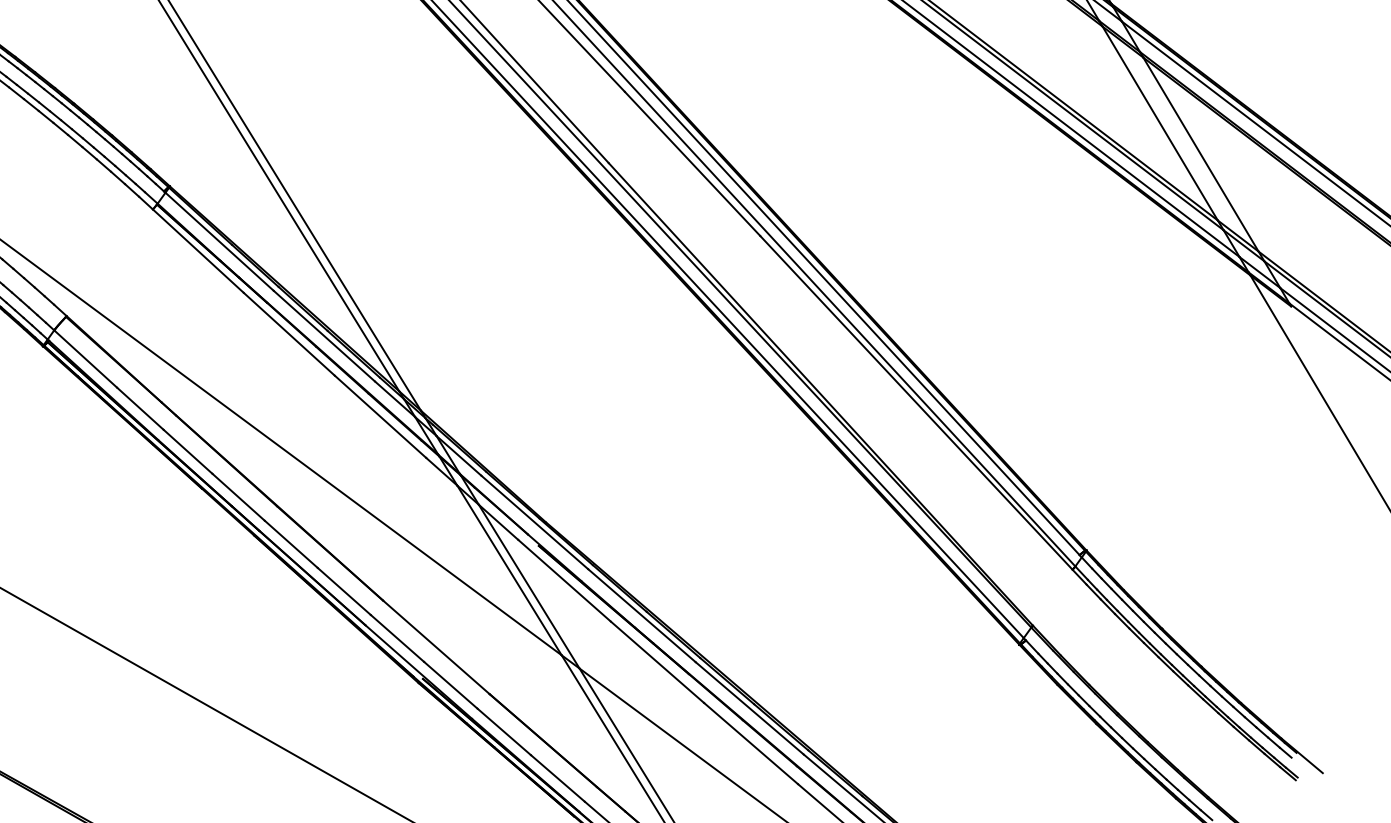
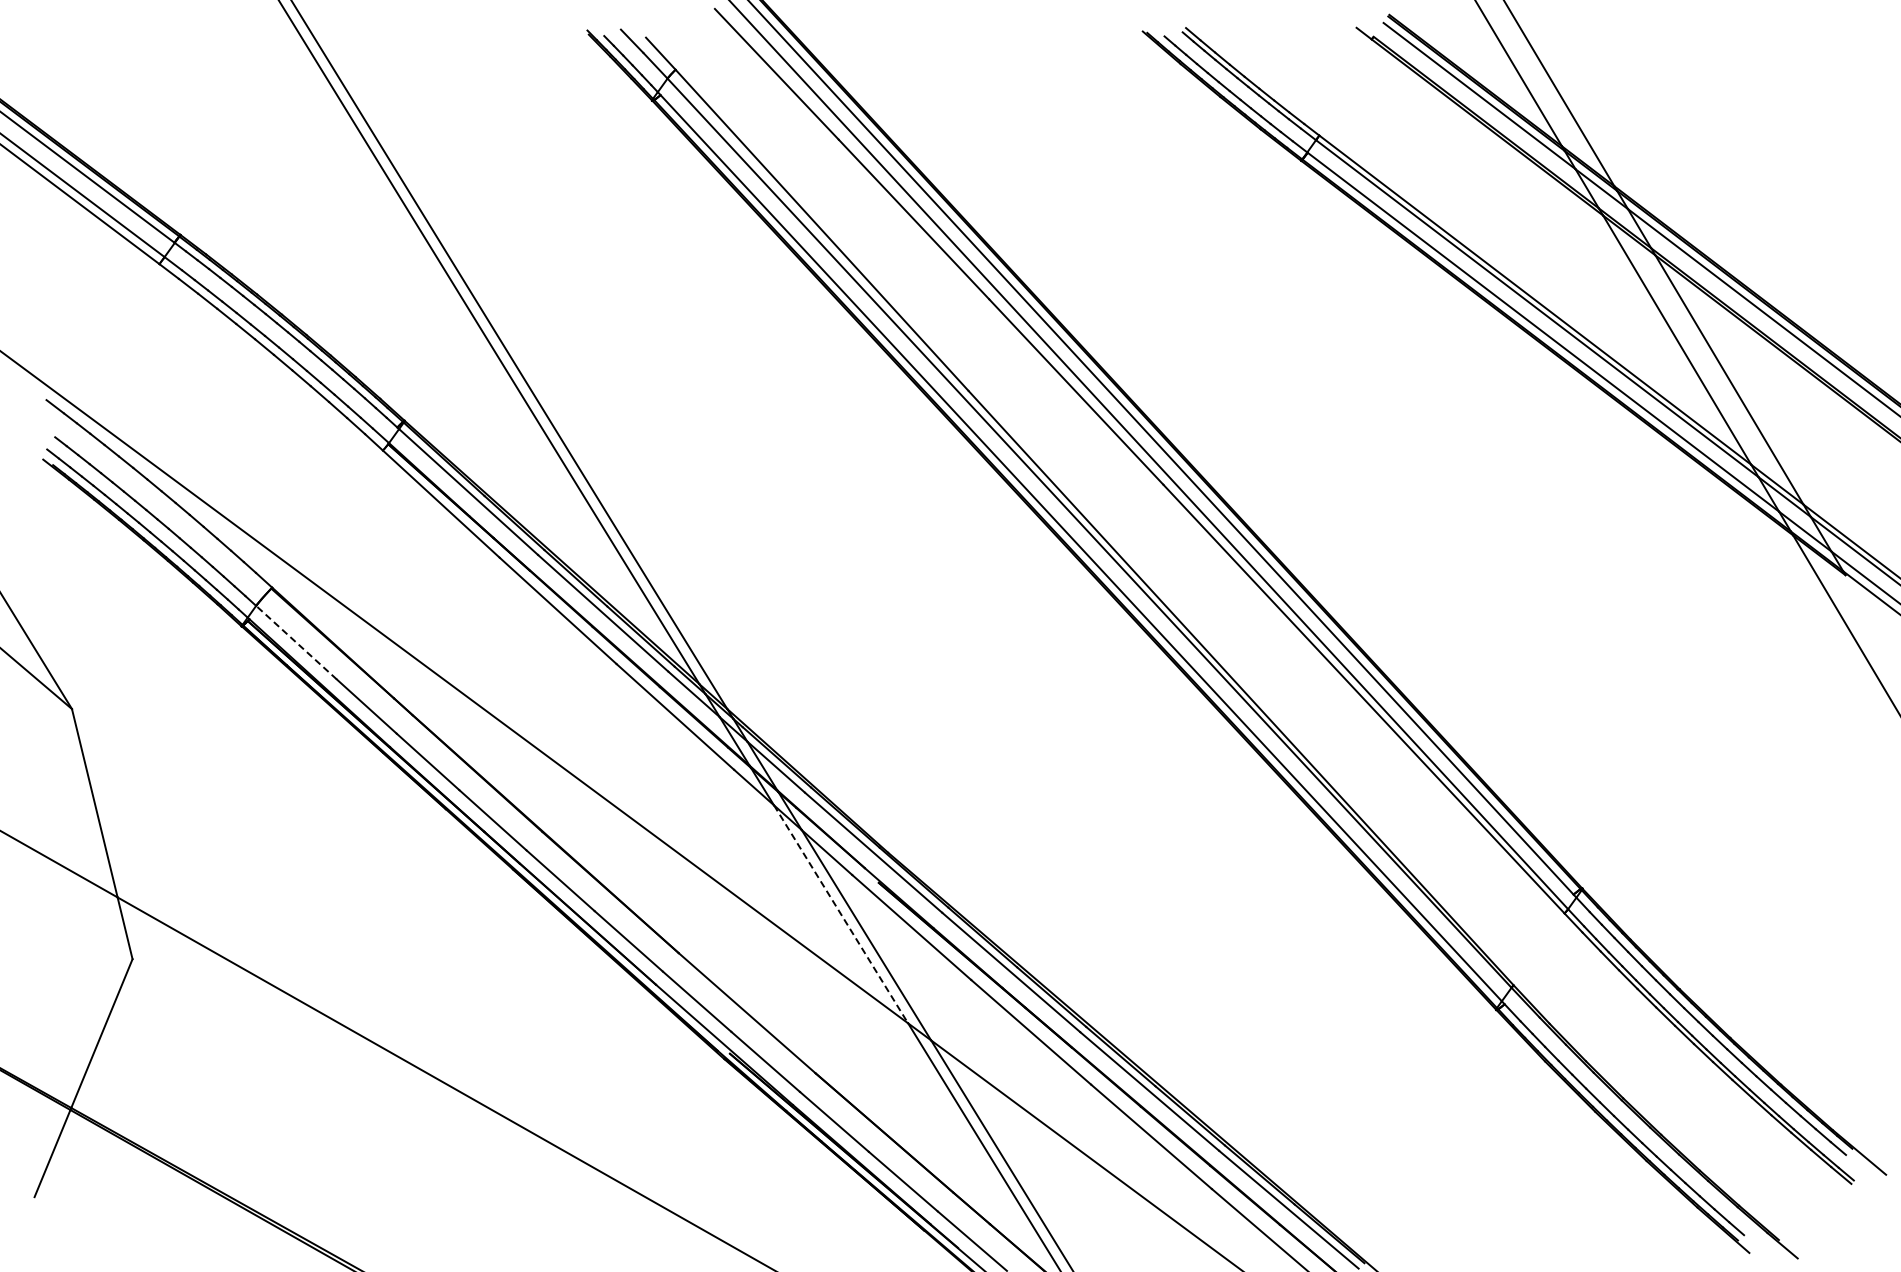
line: (85, 358) -> (296, 642), solid -> dashed
line: (509, 570) -> (841, 914), solid -> dashed

